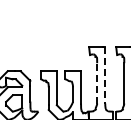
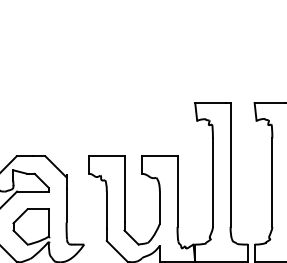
line: (105, 75) -> (231, 165), dashed -> solid
line: (97, 82) -> (213, 180), dashed -> solid

